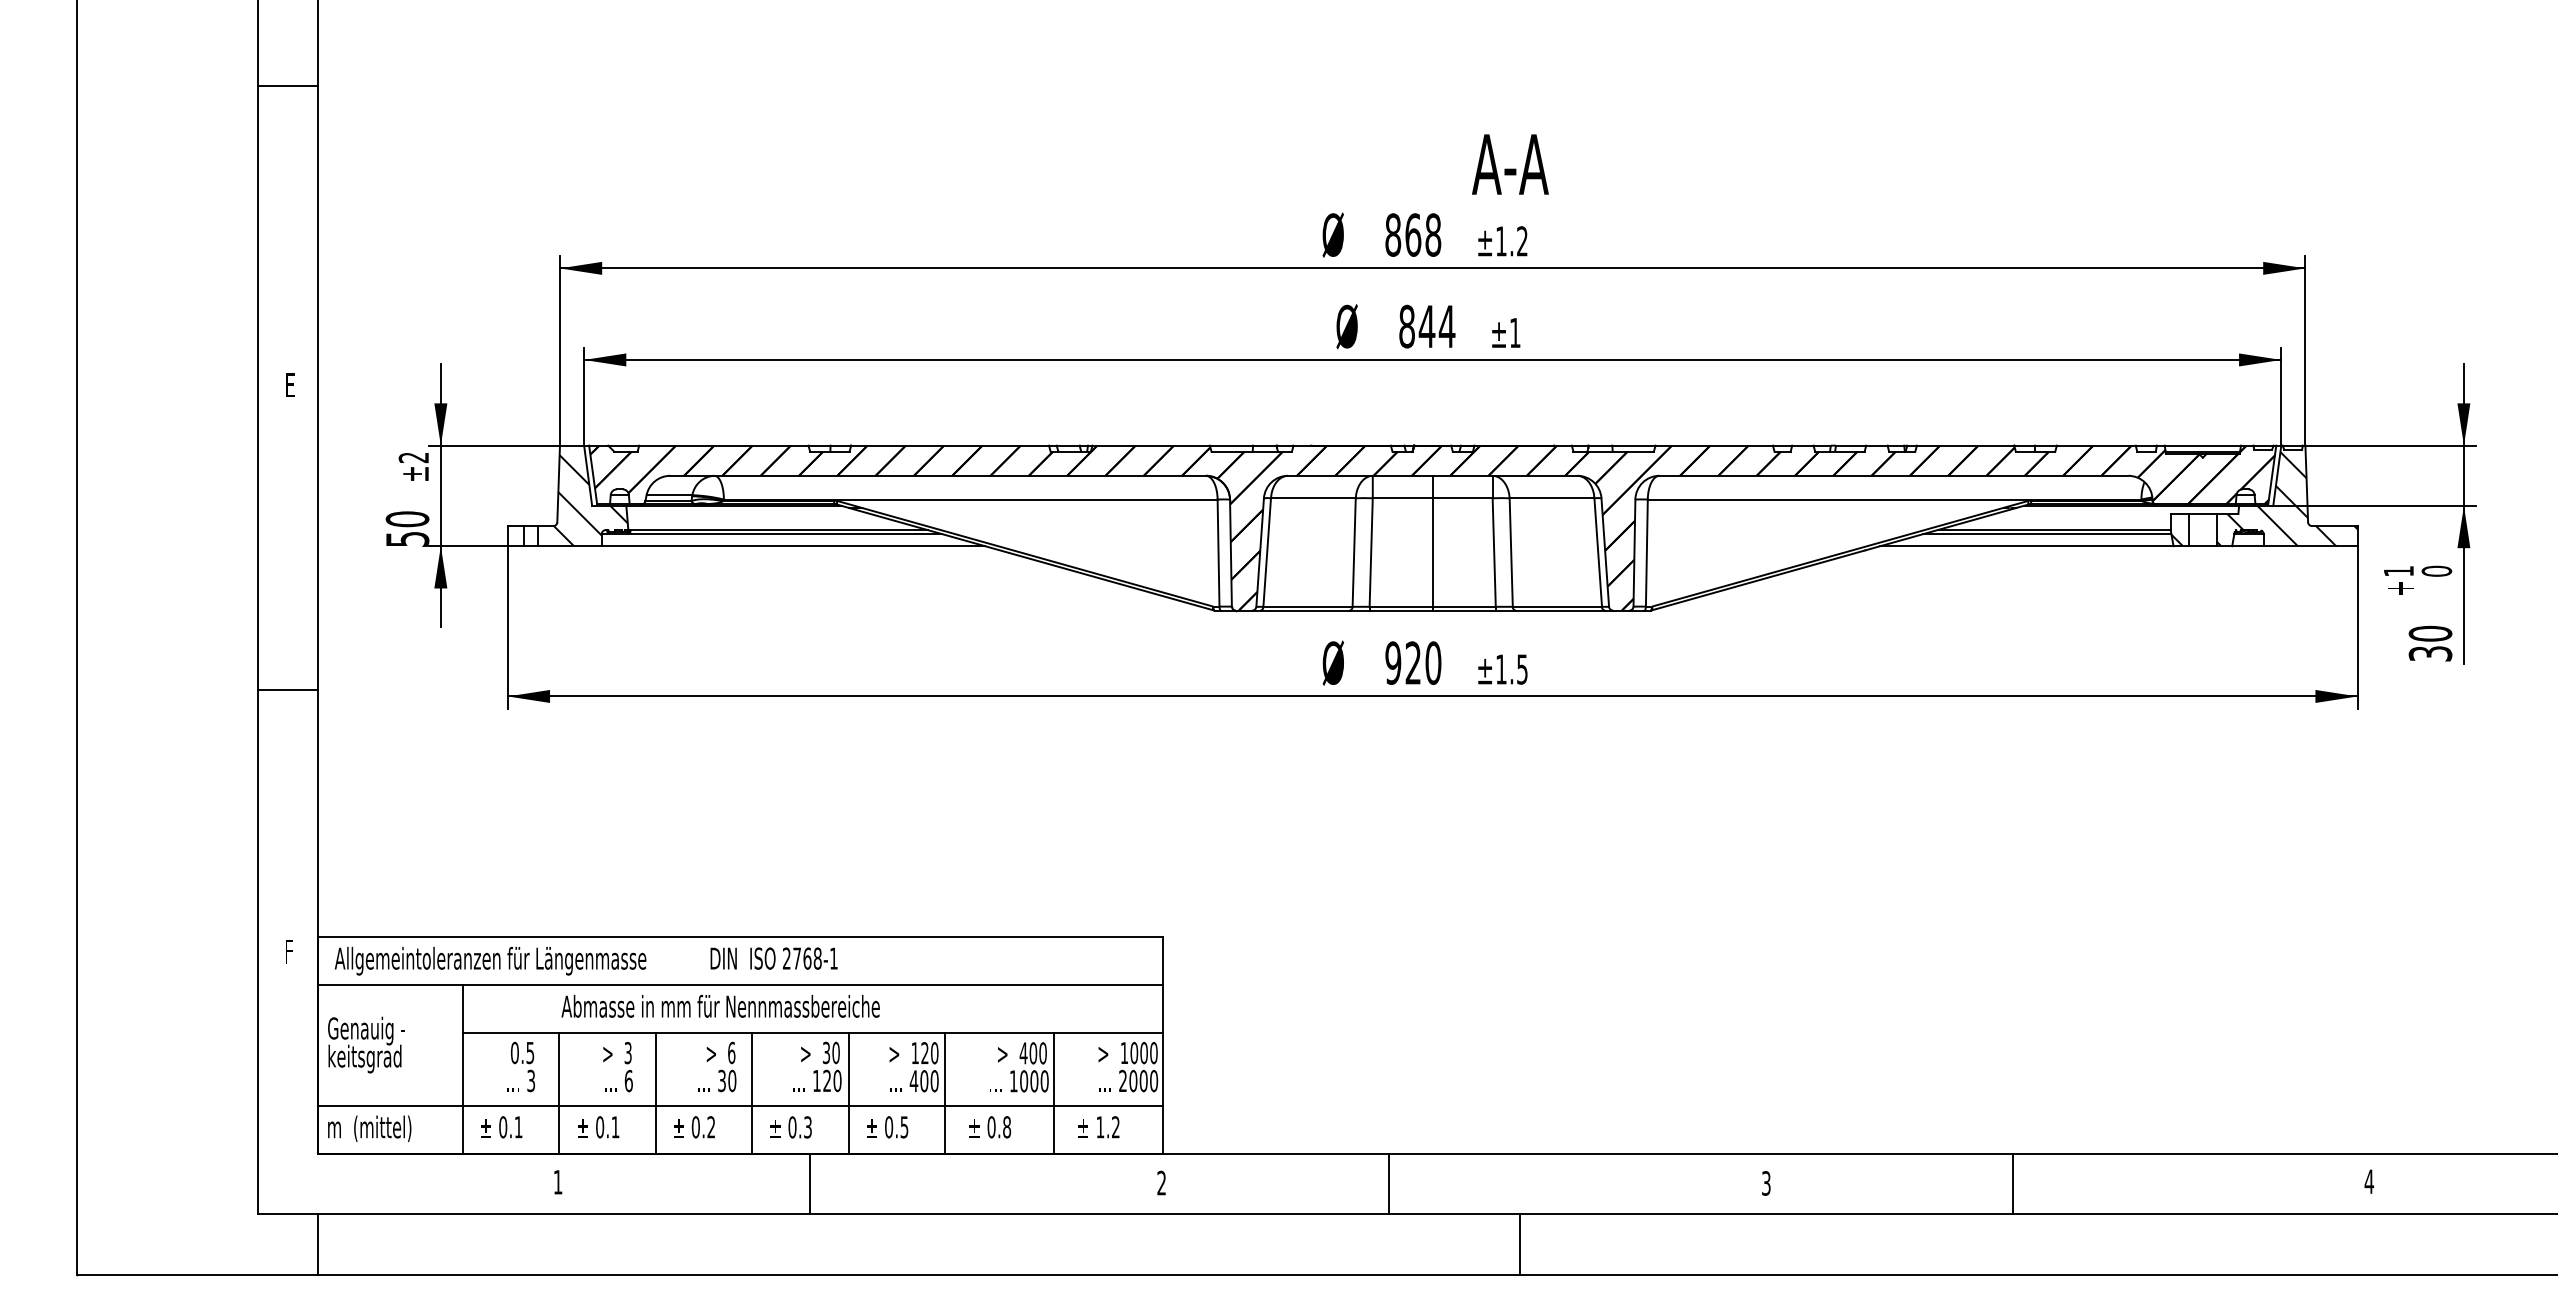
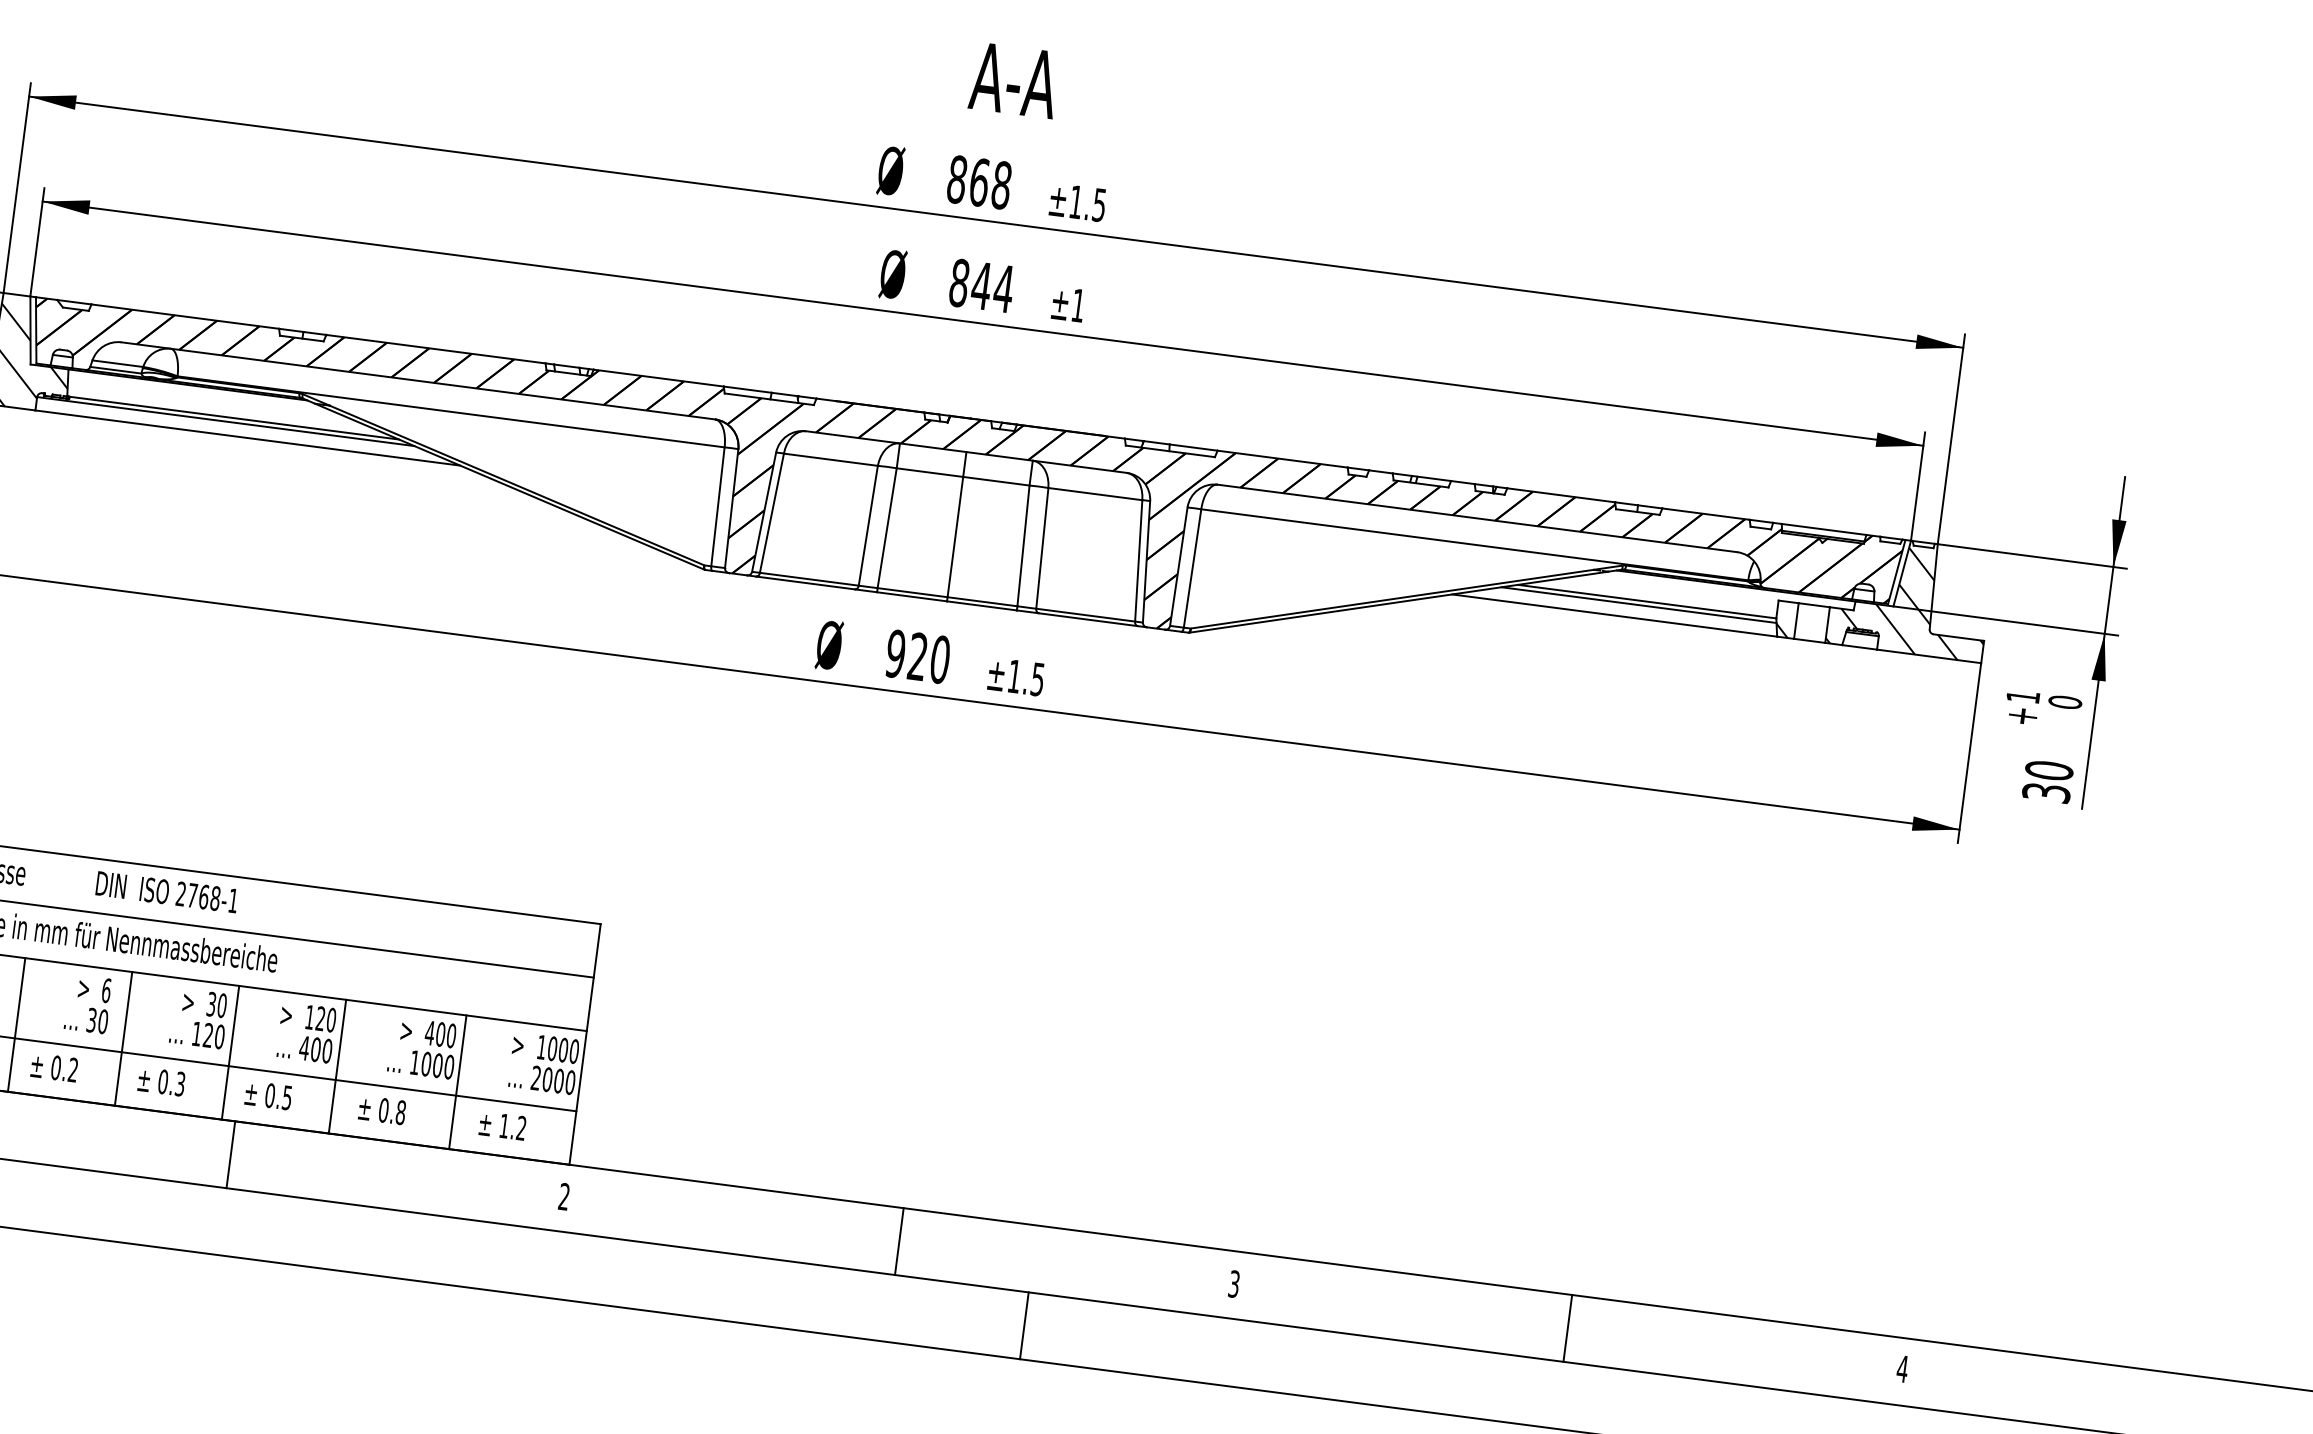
text: (1510, 164) -> (1014, 80), moved
text: (1522, 241) -> (1099, 205), ±1.2 -> ±1.5
line: (809, 1184) -> (230, 1154), moved
line: (1389, 1184) -> (899, 1241), moved
line: (2013, 1184) -> (1567, 1328), moved
line: (1519, 1244) -> (1023, 1325), moved

